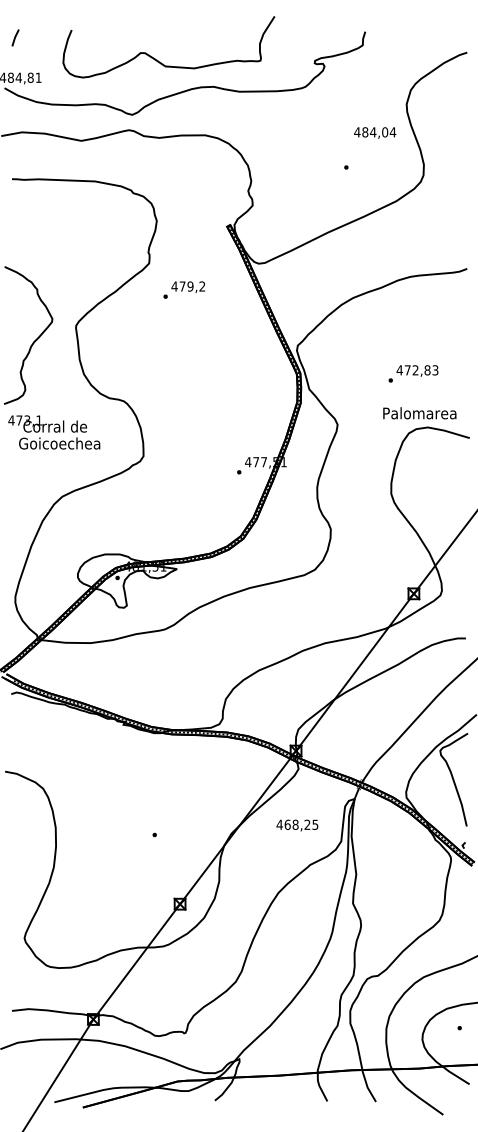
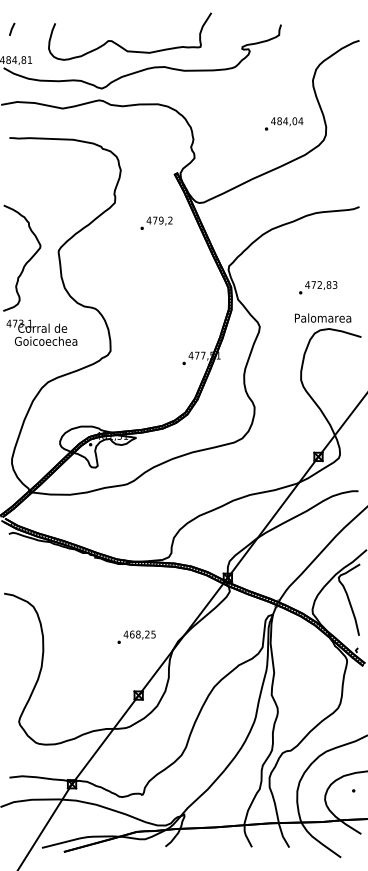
text: (375, 132) -> (287, 121), moved
text: (183, 289) -> (155, 222), moved
text: (297, 825) -> (139, 635), moved

